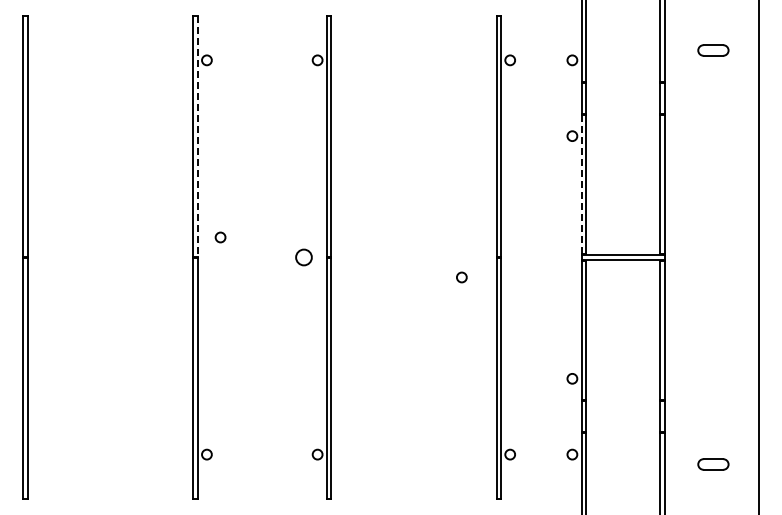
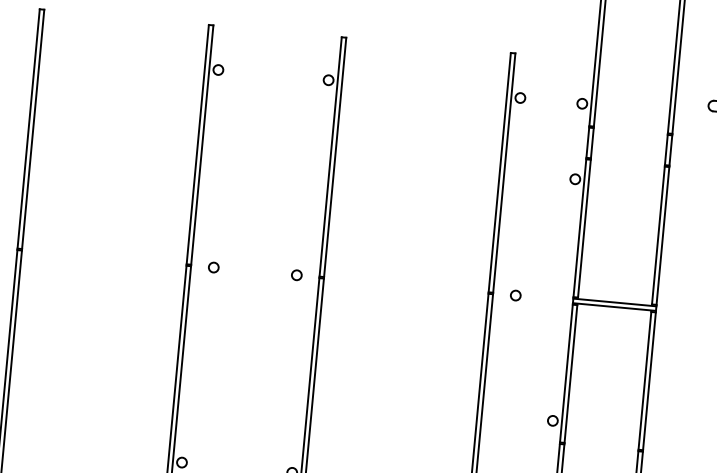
line: (197, 137) -> (201, 145), dashed -> solid
line: (581, 184) -> (579, 228), dashed -> solid
circle: (220, 237) -> (213, 267), moved
circle: (303, 257) -> (296, 275), size x0.62
circle: (461, 277) -> (515, 295), moved

